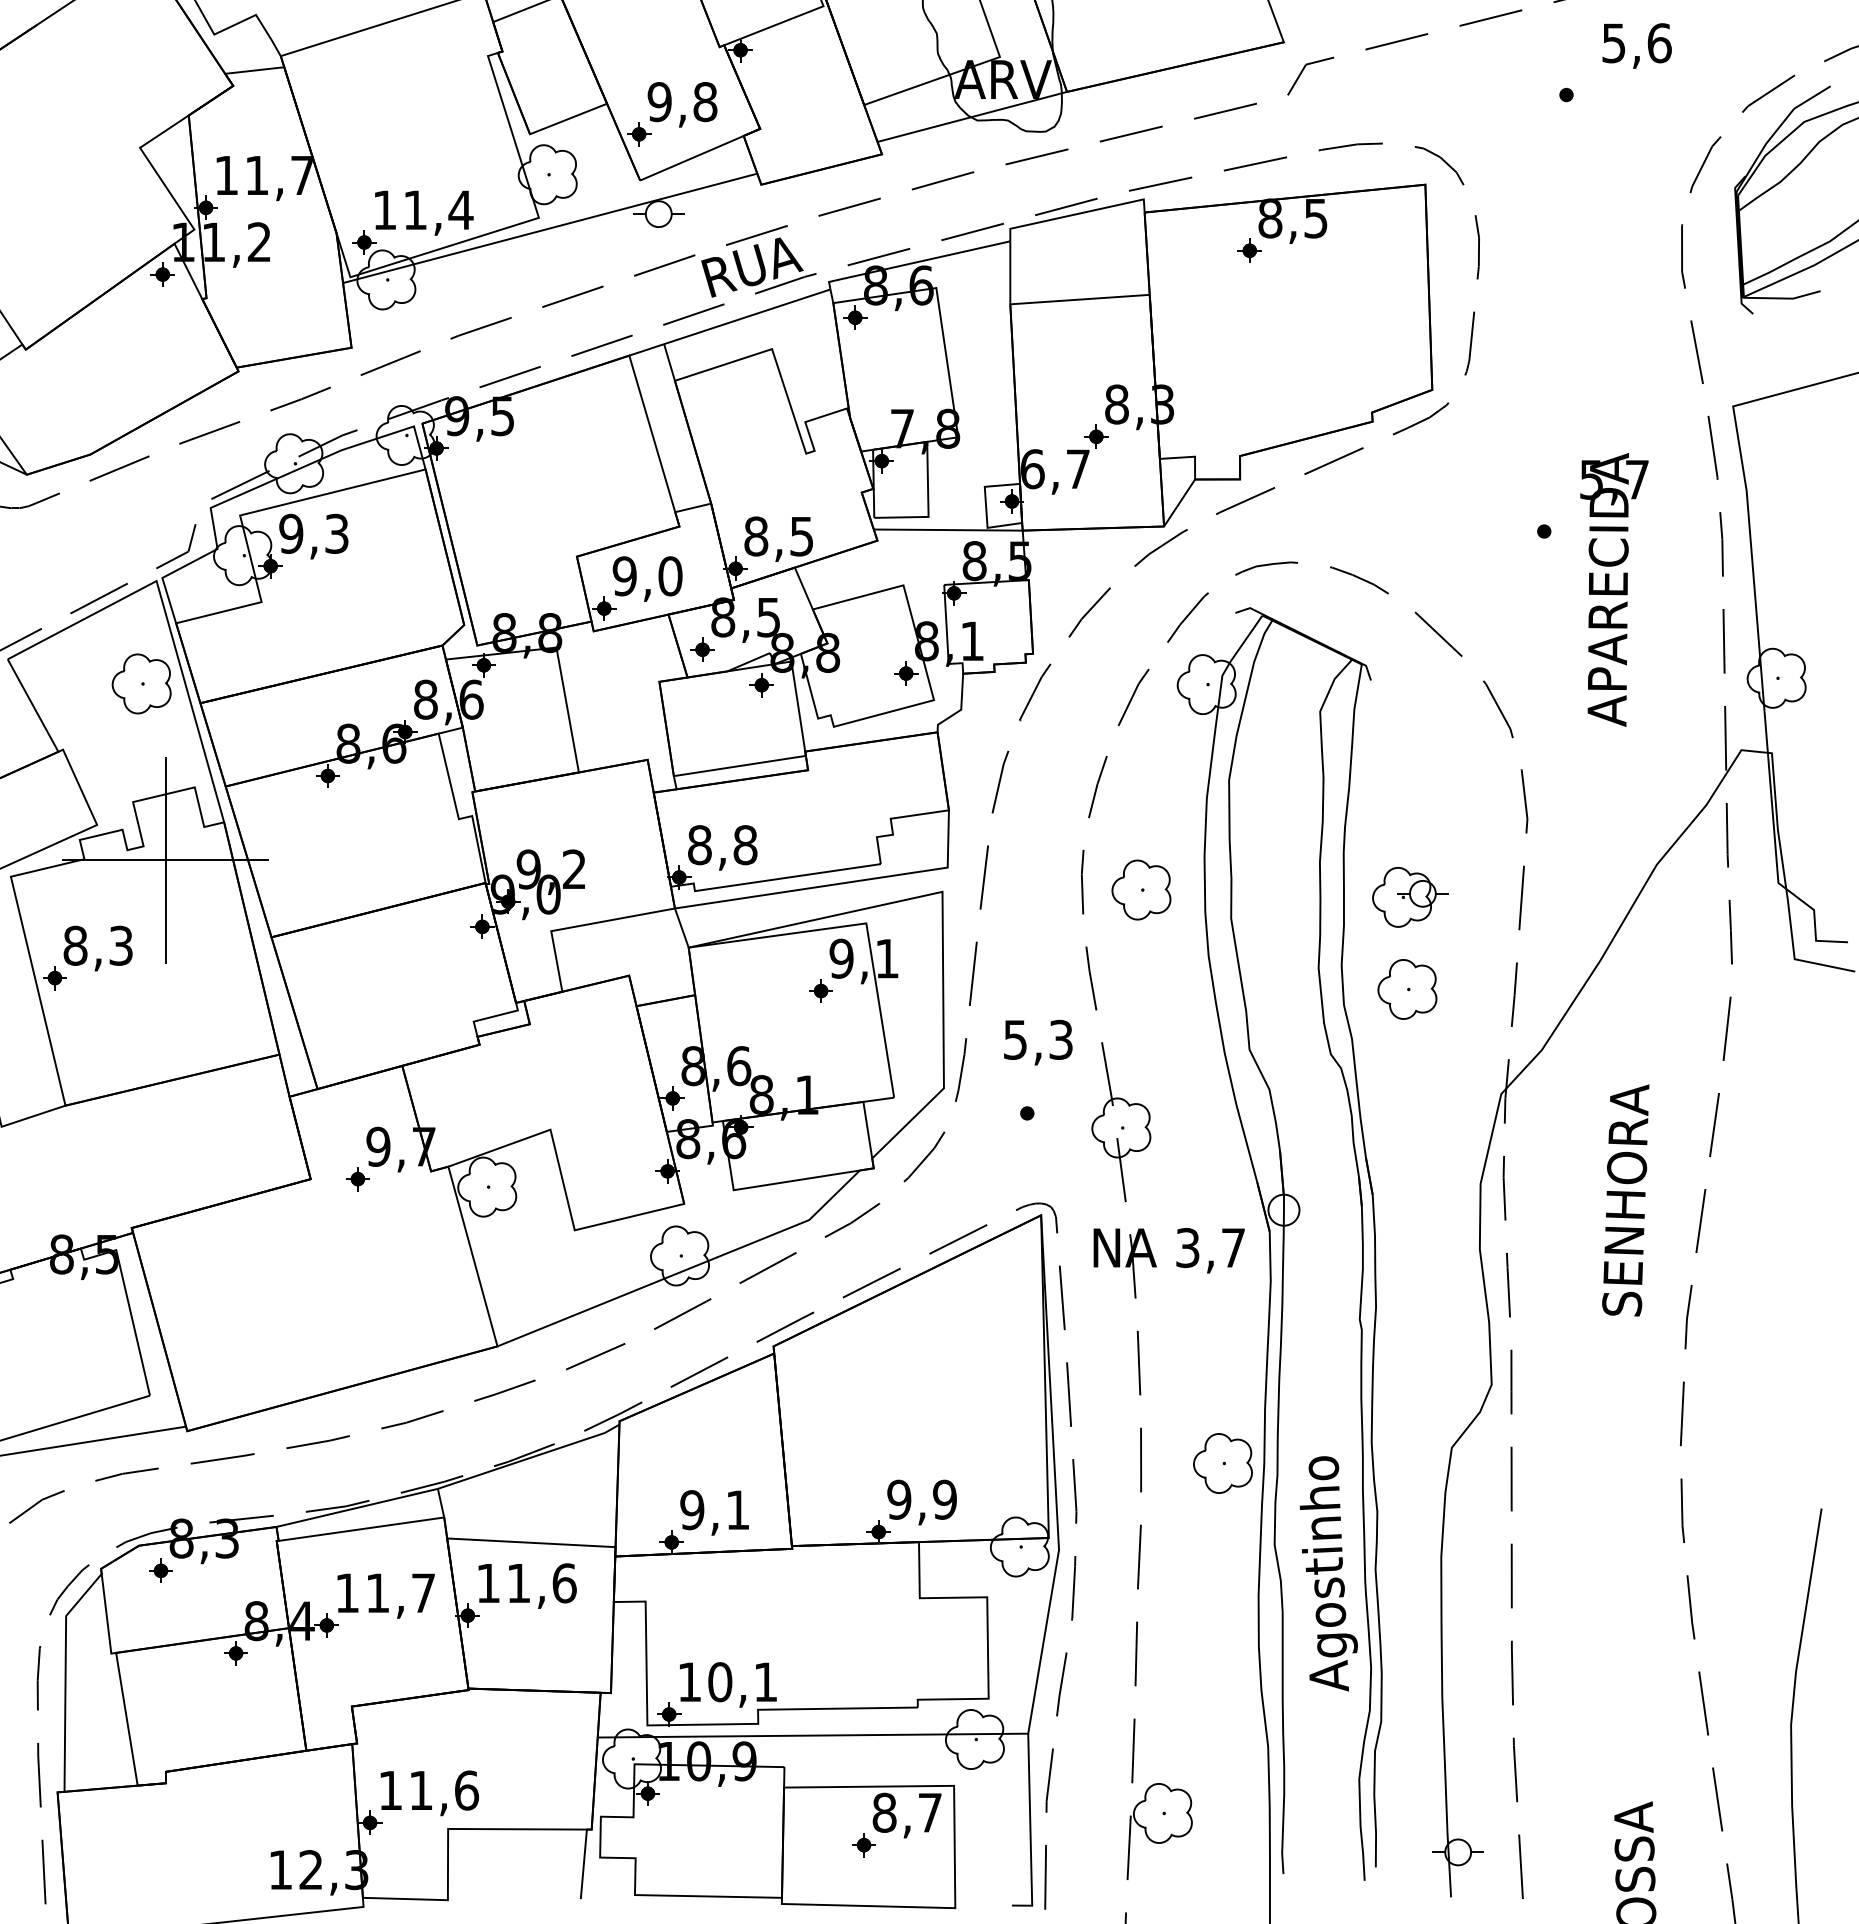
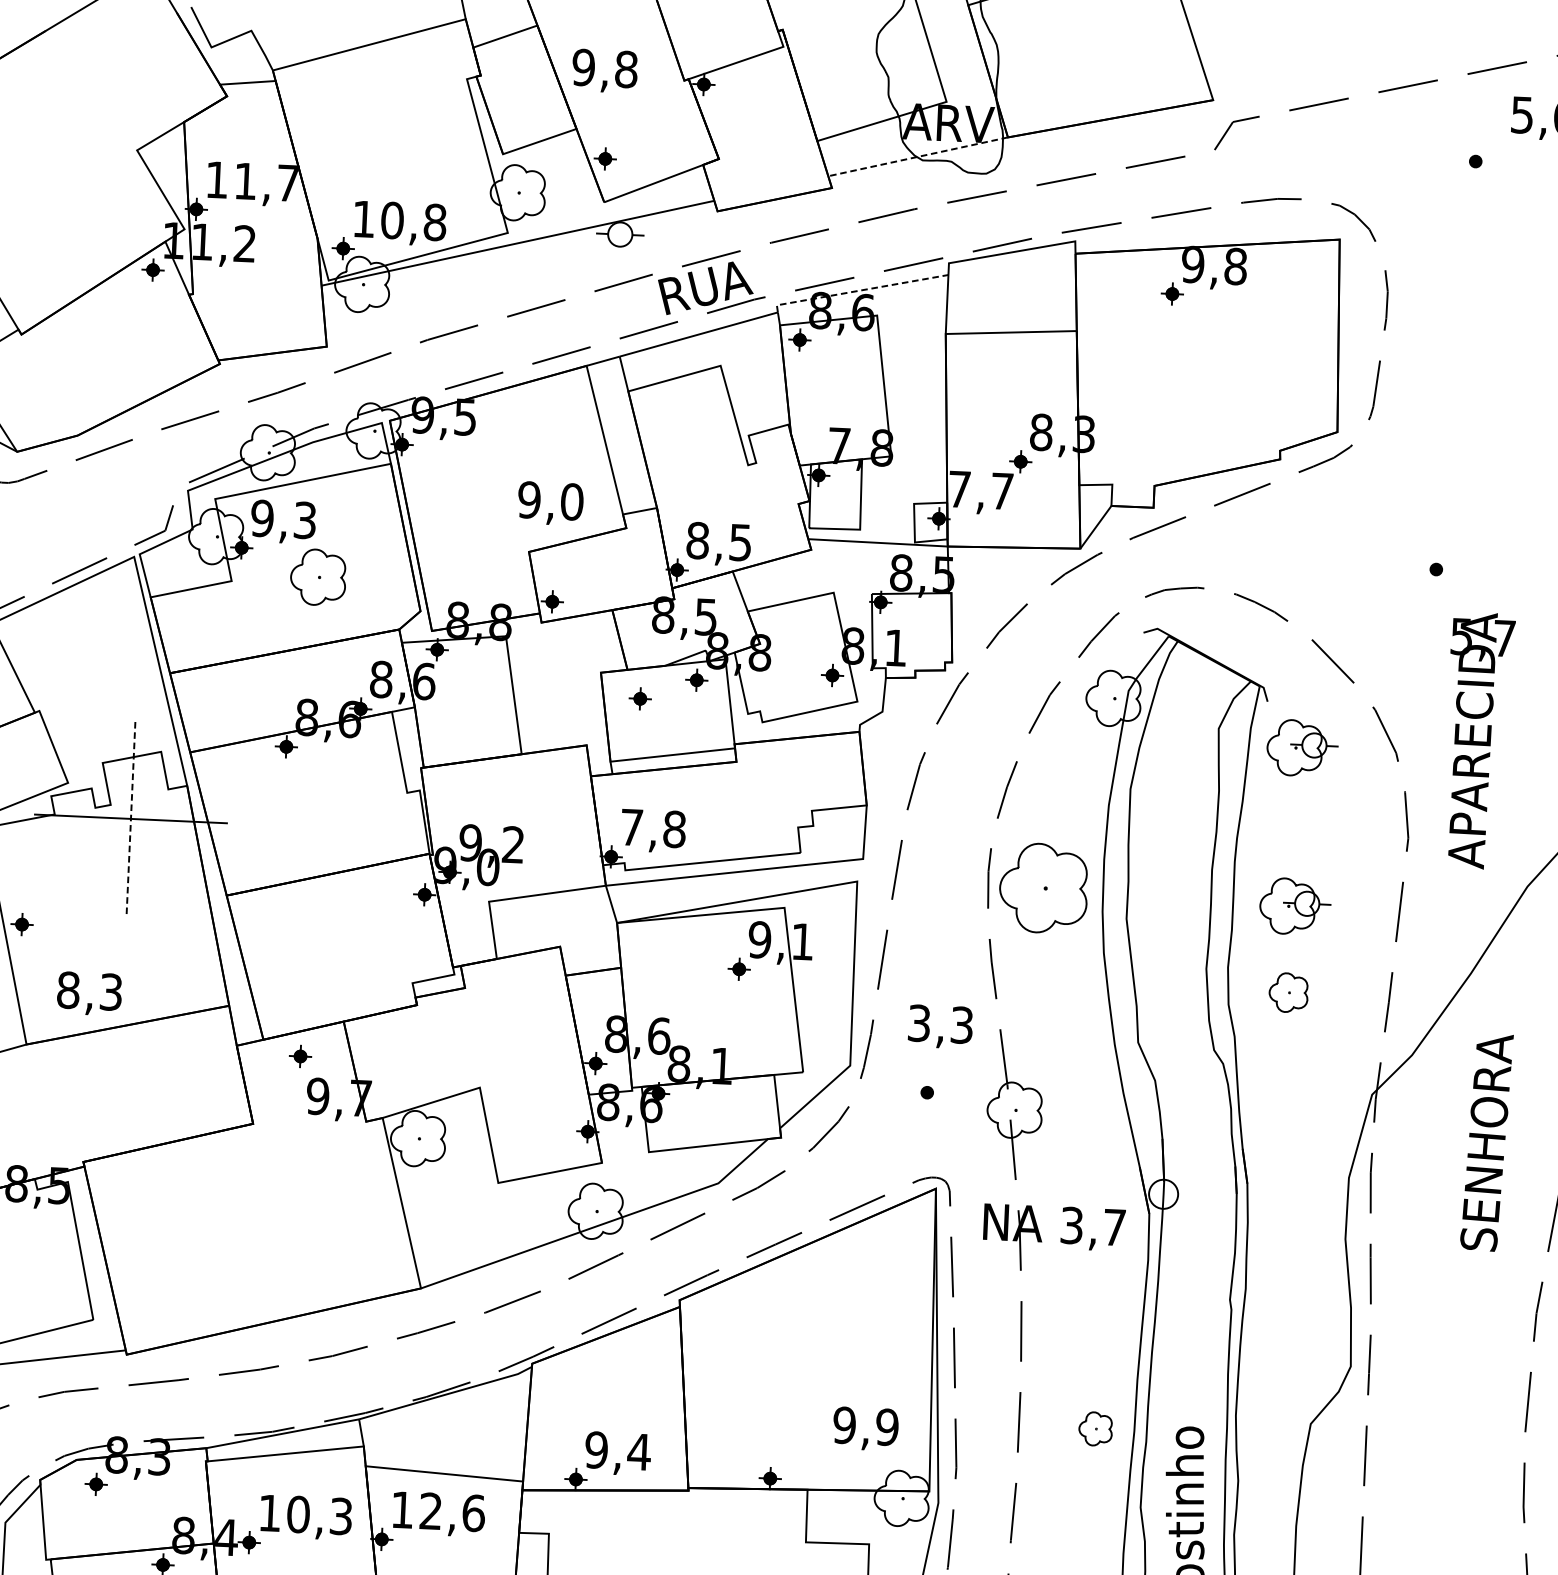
text: (682, 104) -> (604, 70), moved
line: (972, 116) -> (918, 156), solid -> dashed
text: (438, 210) -> (414, 221), 11,4 -> 10,8
text: (1293, 218) -> (1214, 265), 8,5 -> 9,8
line: (915, 262) -> (858, 290), solid -> dashed
text: (1032, 469) -> (959, 489), 6,7 -> 7,7
text: (647, 578) -> (550, 503), moved
text: (1614, 589) -> (1478, 740), moved
part: (702, 649) -> (640, 698), moved
part: (141, 683) -> (318, 576), moved
part: (1410, 728) -> (1302, 748), added
text: (699, 845) -> (631, 827), 8,8 -> 7,8
line: (165, 860) -> (130, 819), solid -> dashed
part: (1141, 889) -> (1043, 887), size x1.6
text: (97, 948) -> (88, 993), moved
part: (1407, 989) -> (1288, 992), size x0.7
text: (1015, 1039) -> (919, 1022), 5,3 -> 3,3
part: (357, 1179) -> (300, 1056), moved
text: (1625, 1200) -> (1486, 1142), moved
part: (1222, 1463) -> (1095, 1428), size x0.6
text: (921, 1502) -> (865, 1428), moved
text: (737, 1509) -> (638, 1451), 9,1 -> 9,4
text: (518, 1582) -> (430, 1510), 11,6 -> 12,6
text: (400, 1593) -> (319, 1515), 11,7 -> 10,3

